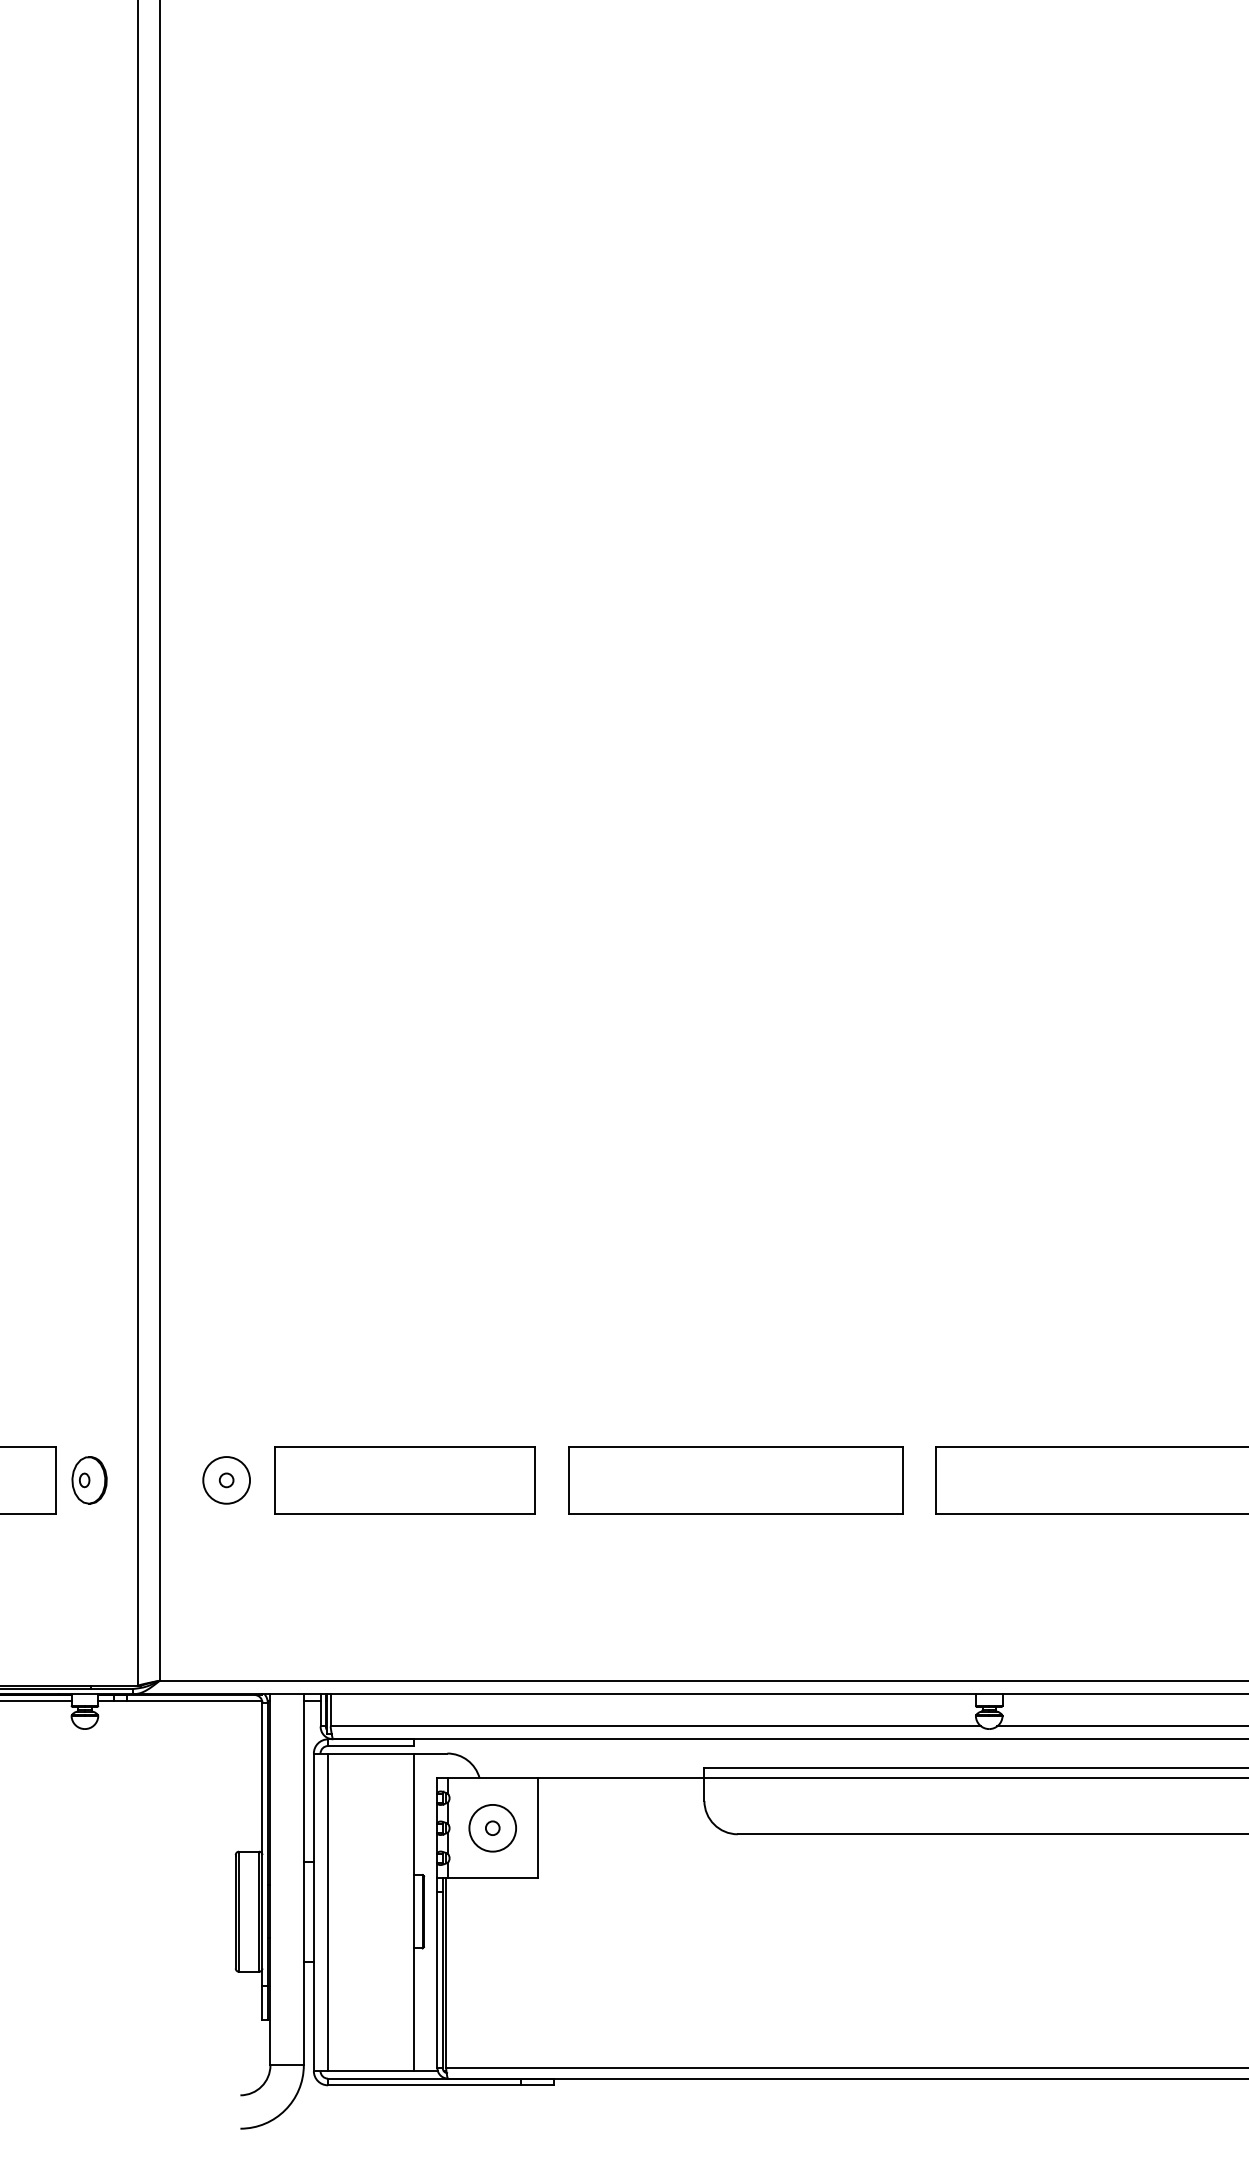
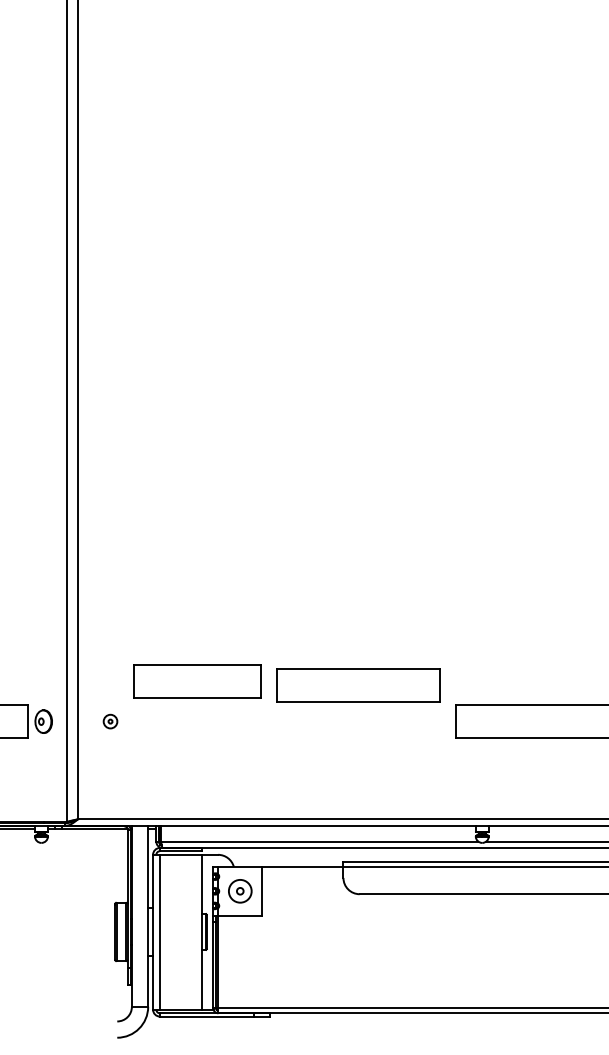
part: (226, 1479) -> (110, 721), size x0.6
part: (405, 1479) -> (197, 681), moved
part: (735, 1479) -> (358, 685), moved

